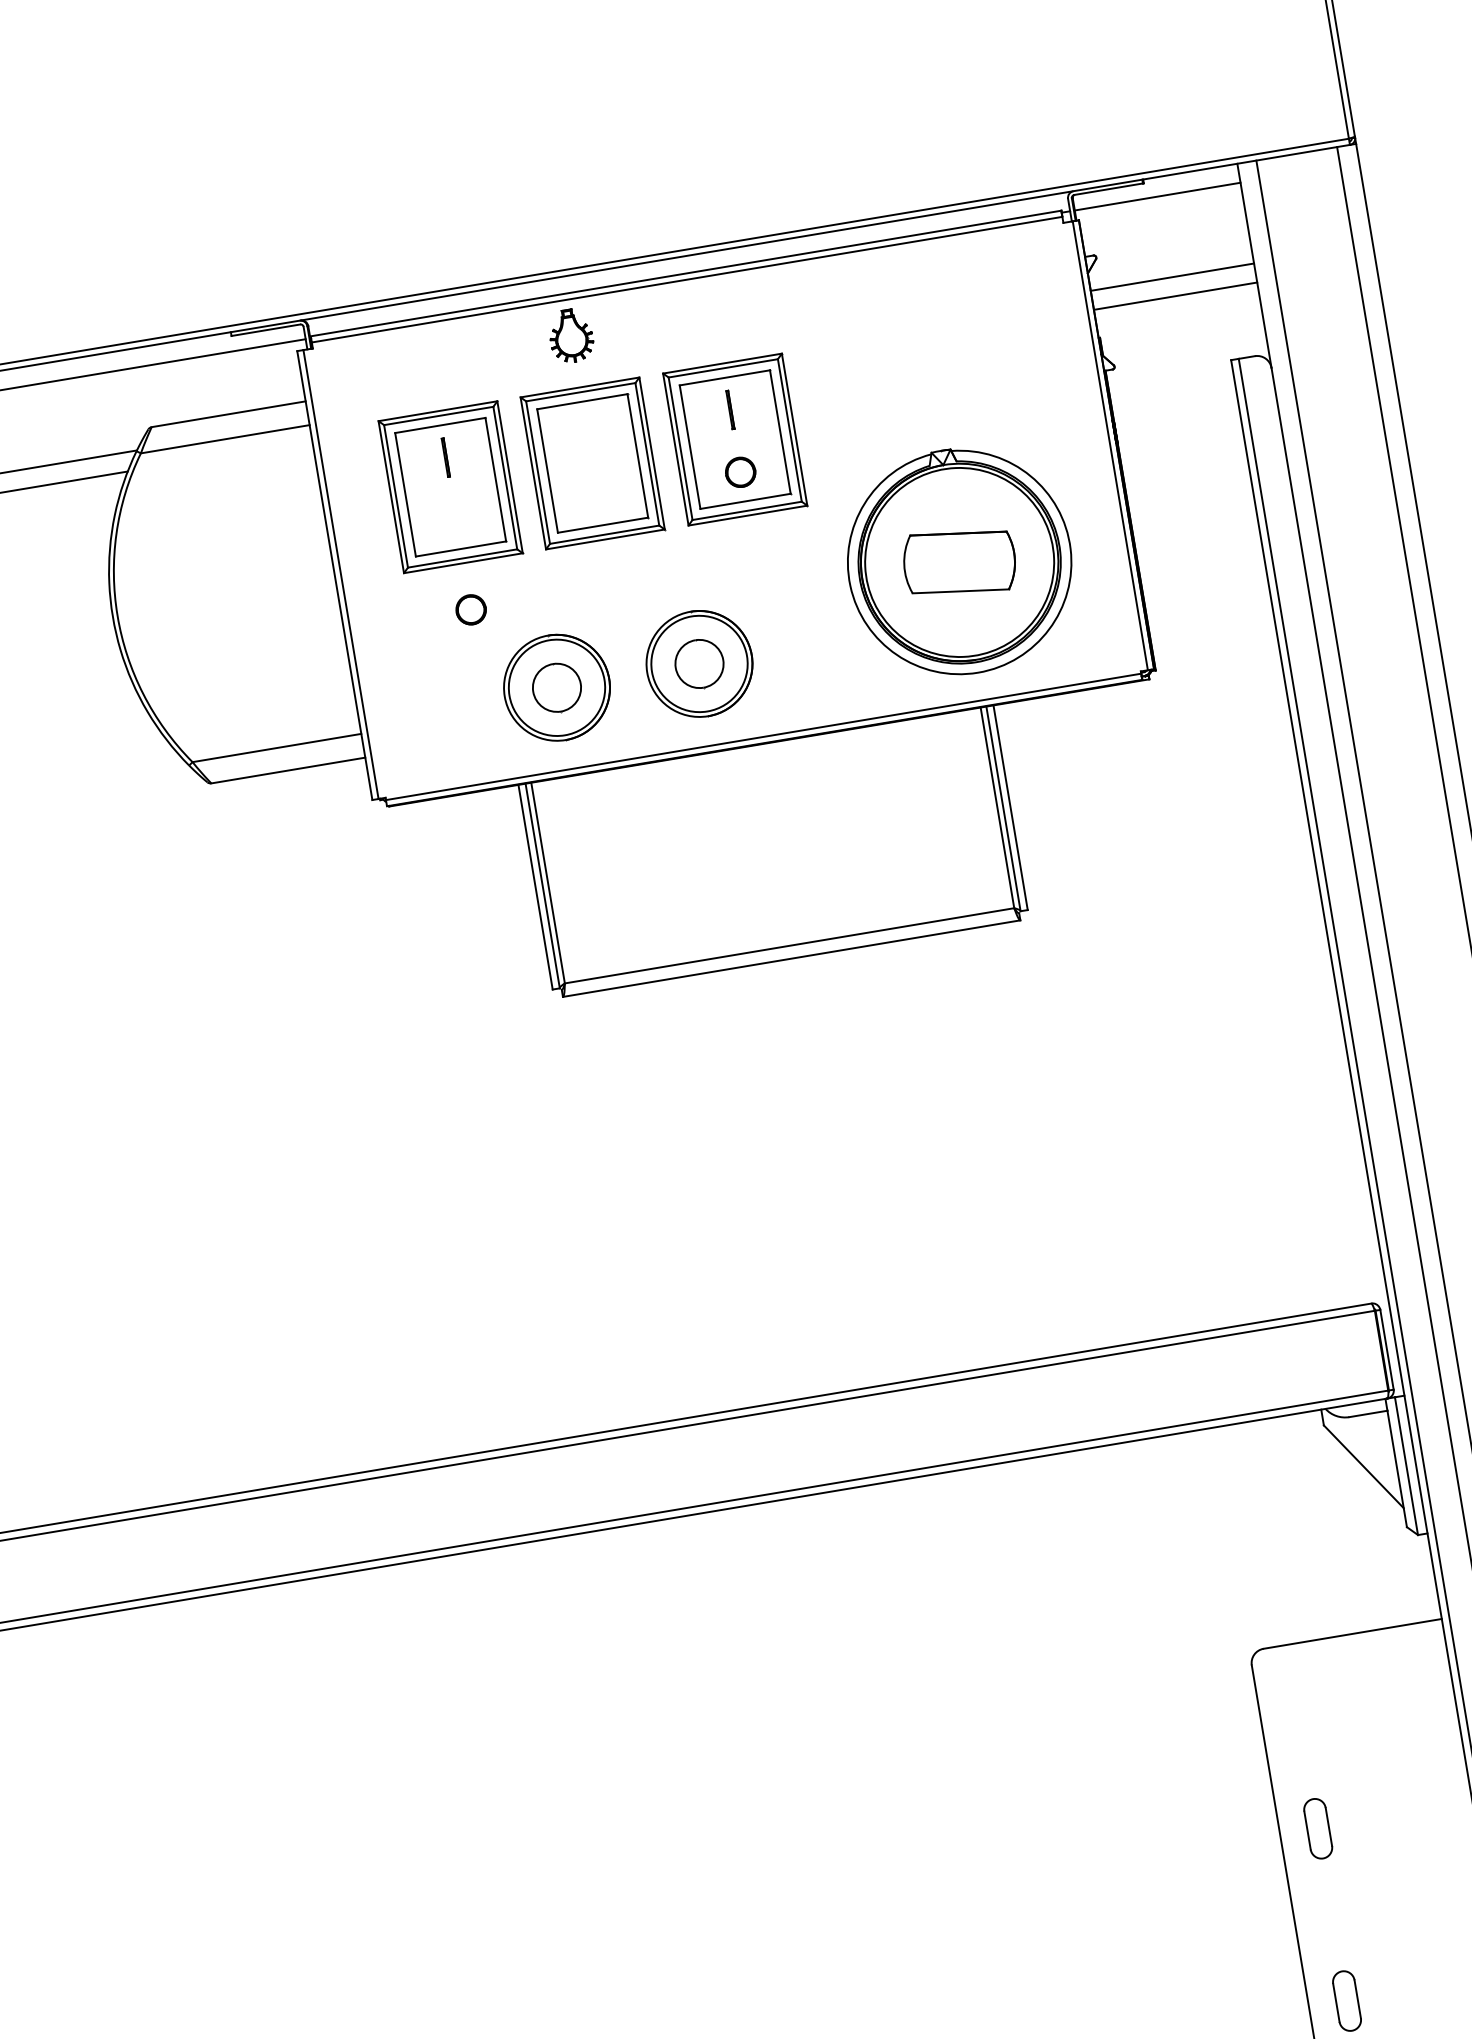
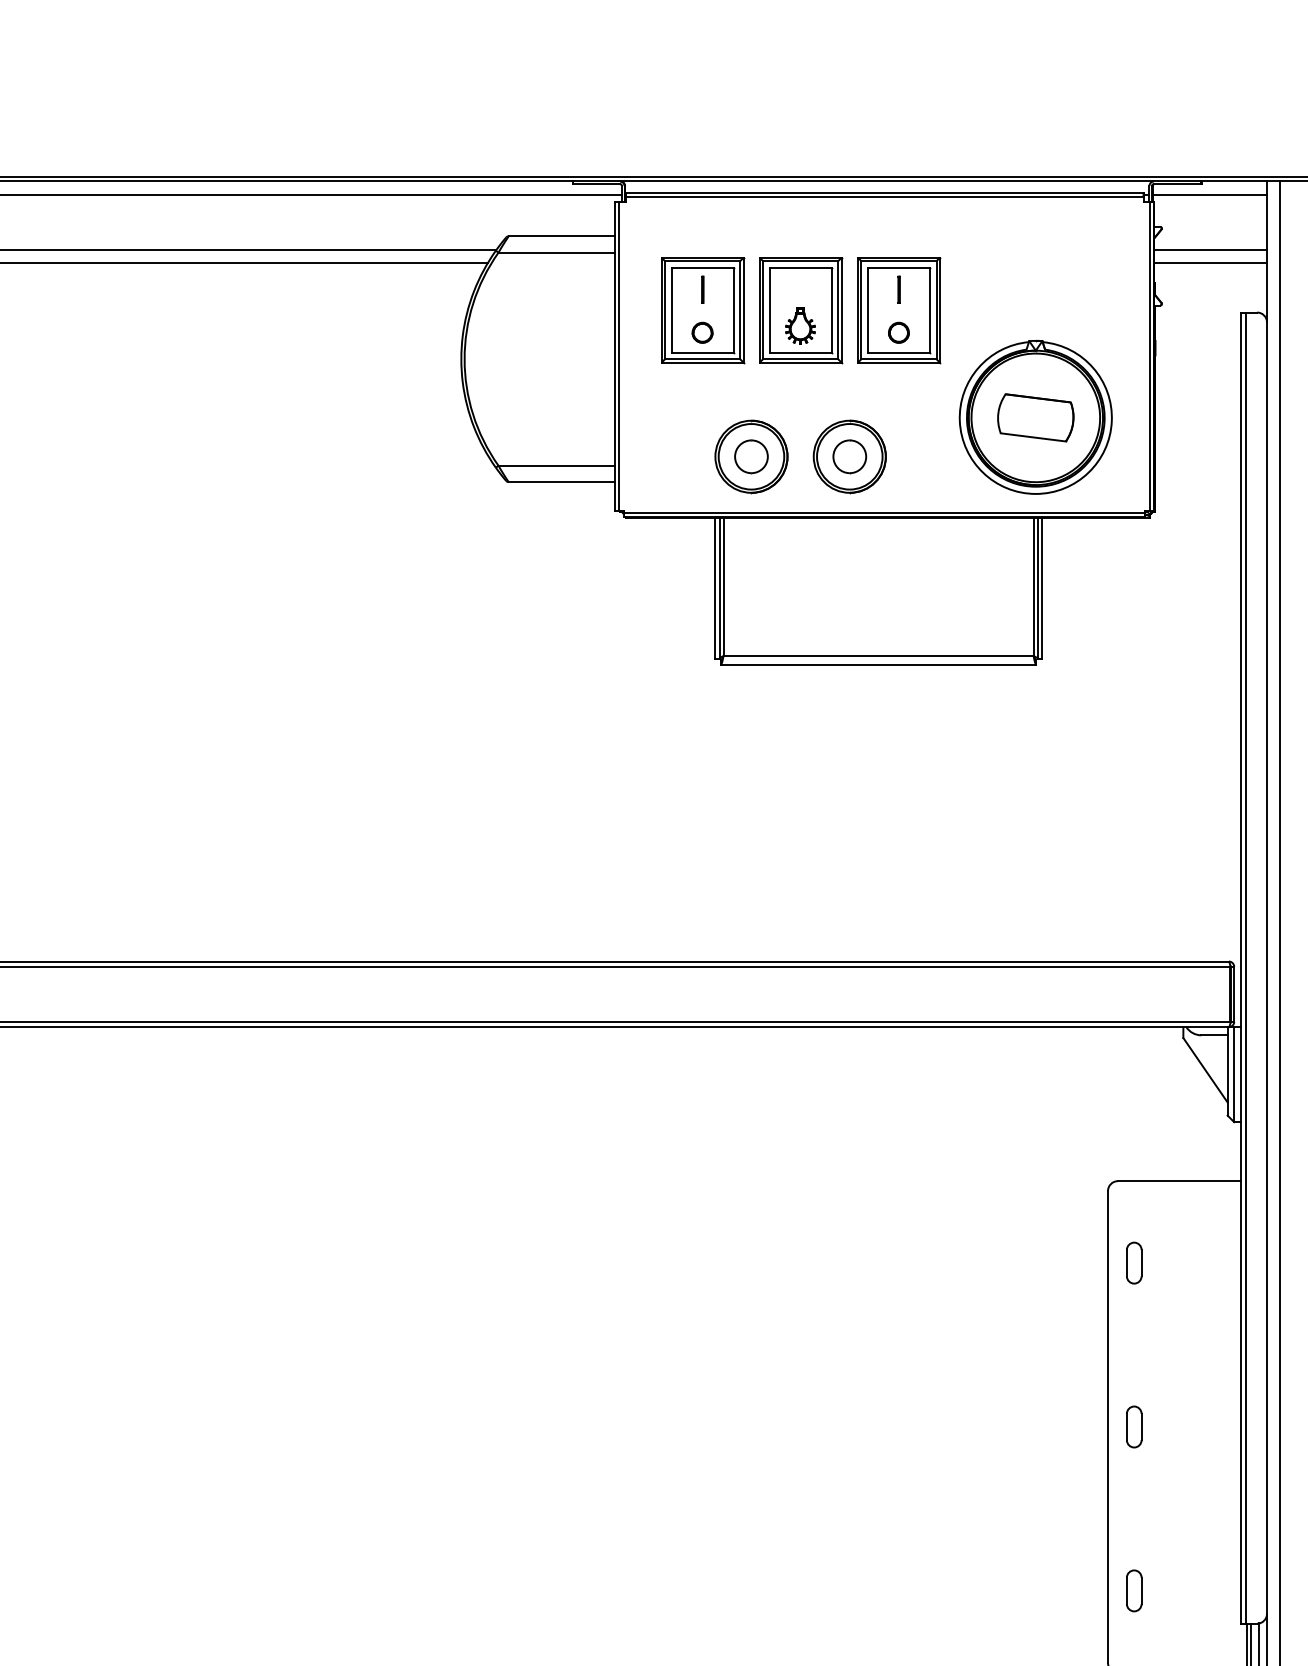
part: (570, 334) -> (800, 325), moved
part: (470, 609) -> (702, 332), moved
part: (1318, 1827) -> (1134, 1262), moved

